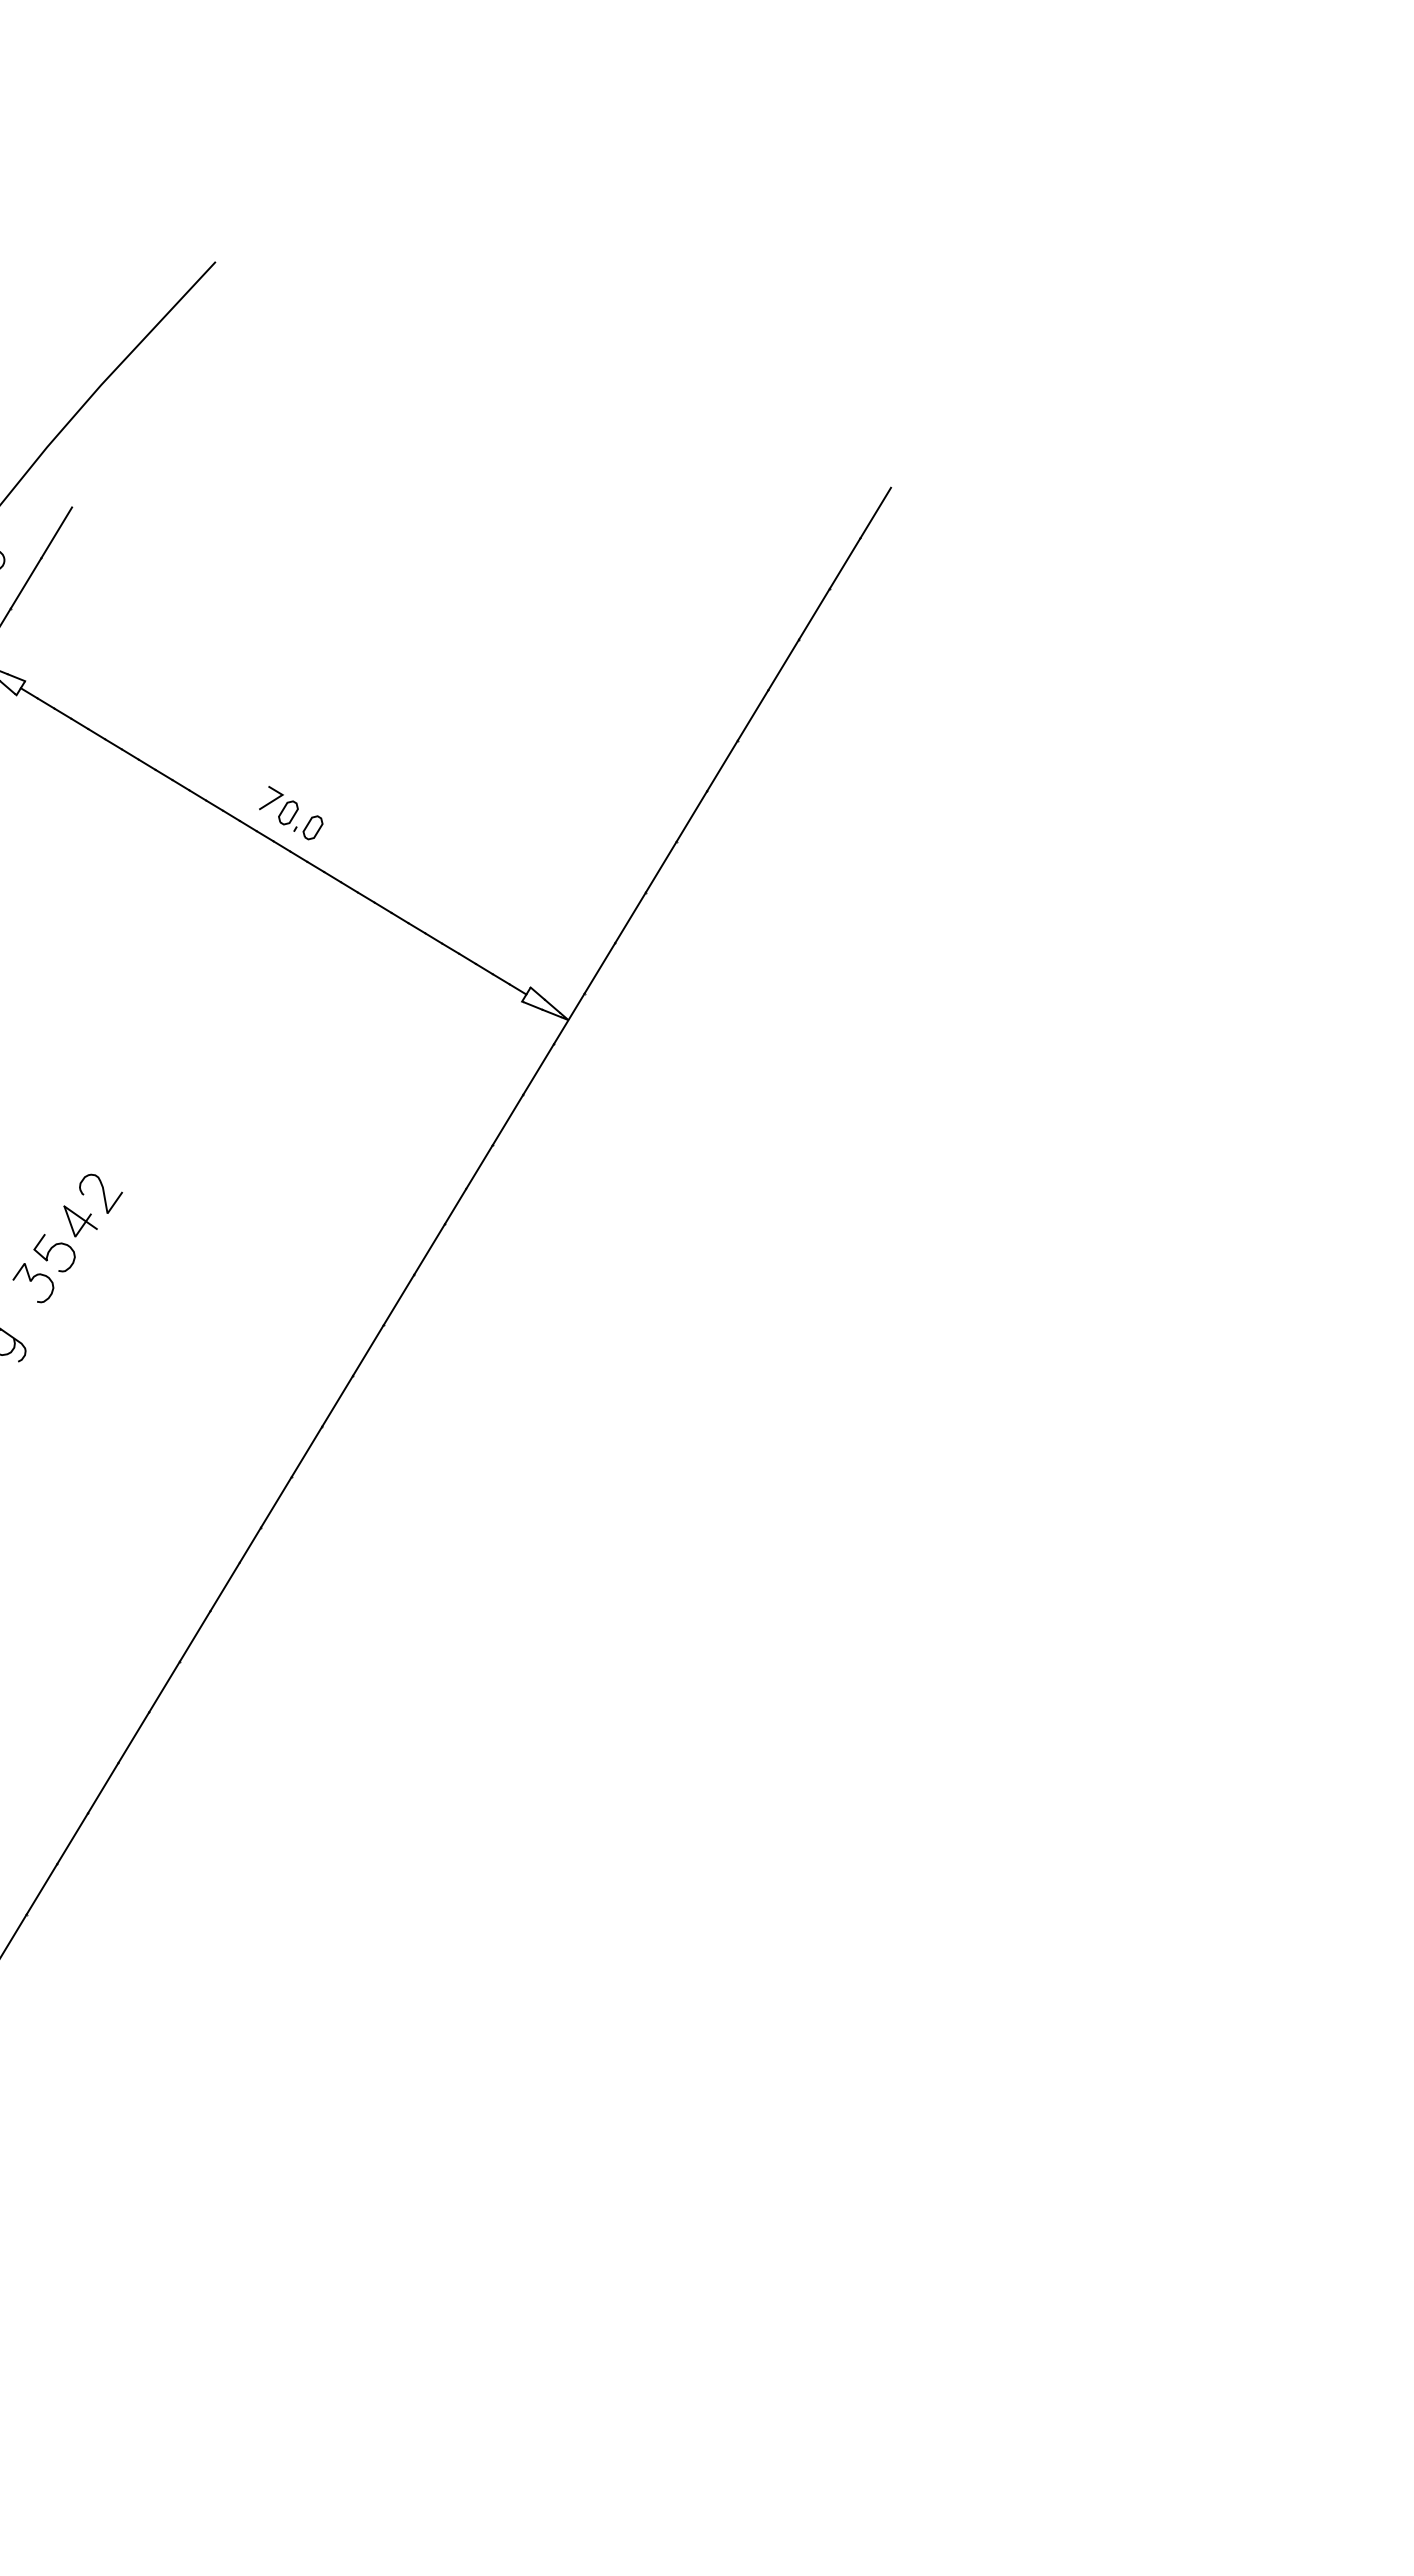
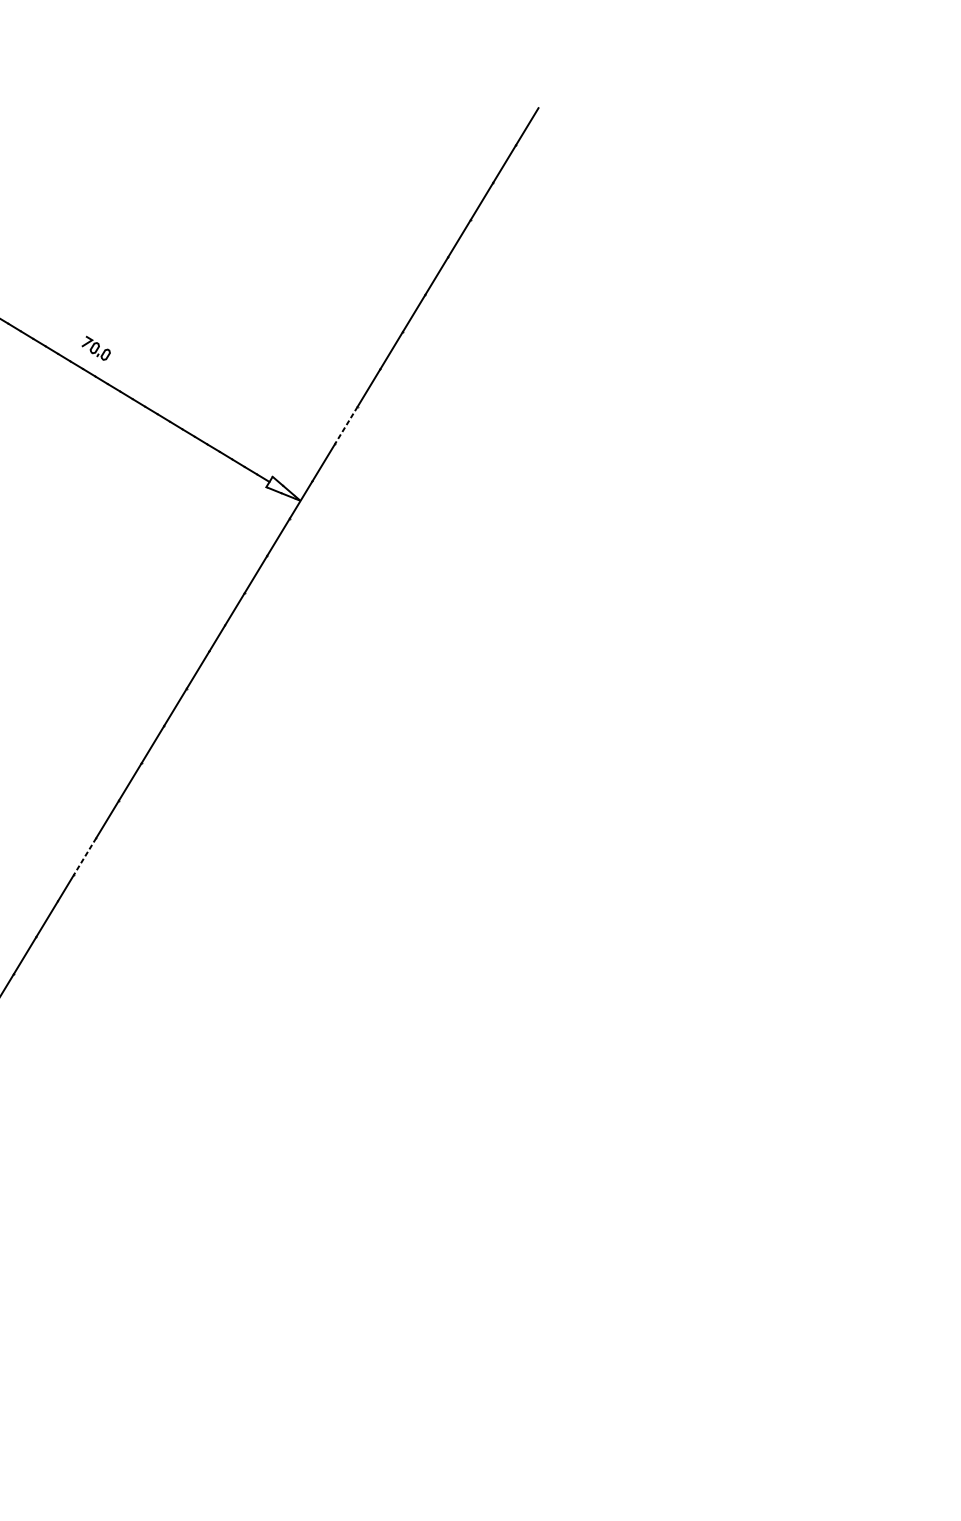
part: (291, 813) -> (96, 348), size x0.6
line: (630, 917) -> (346, 425), solid -> dashed
line: (276, 1502) -> (85, 856), solid -> dashed

